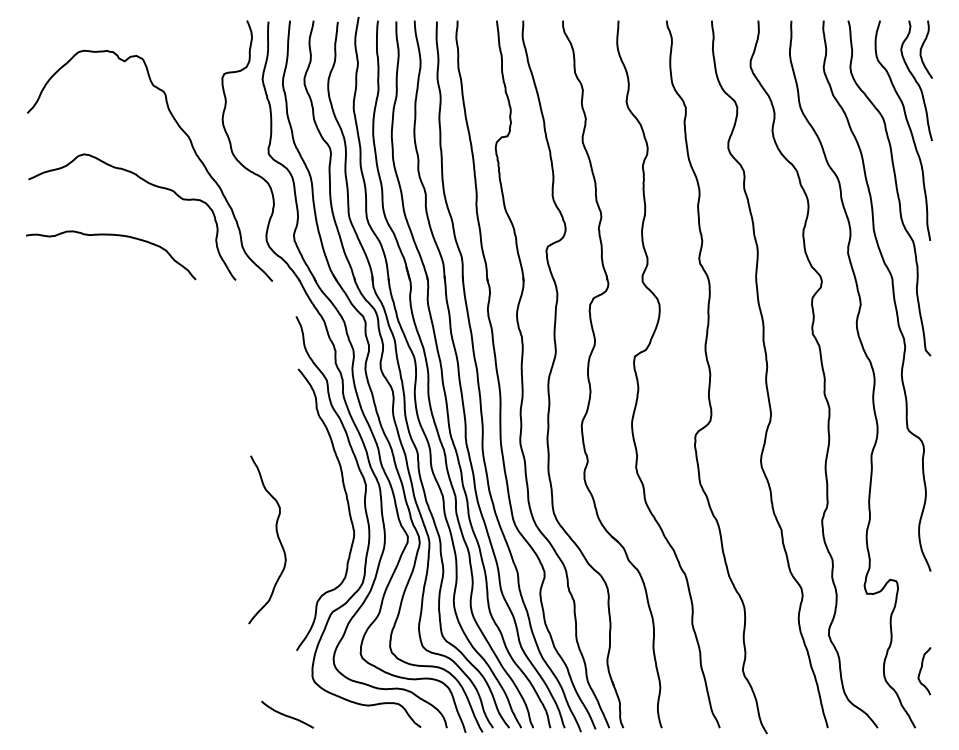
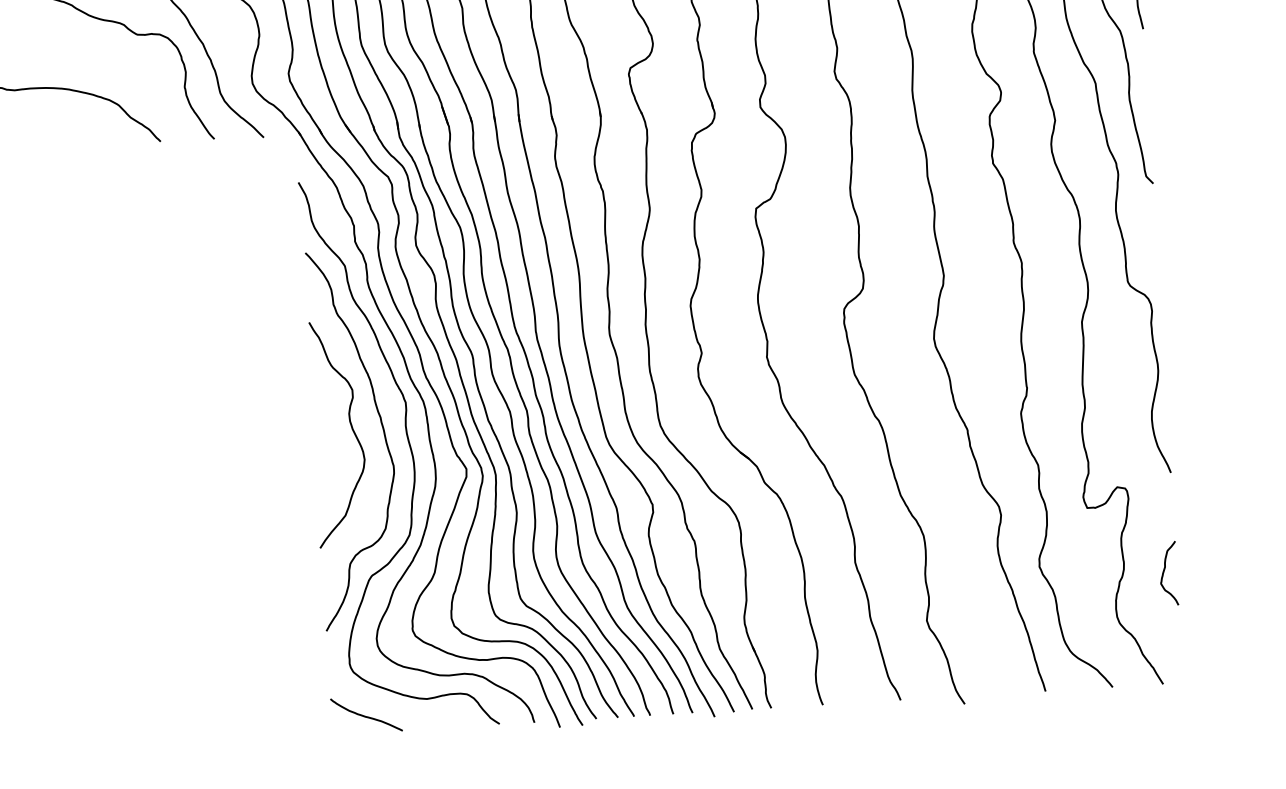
curve: (277, 537) -> (351, 429), moved
curve: (921, 671) -> (1164, 574), moved
curve: (286, 714) -> (365, 714), moved

